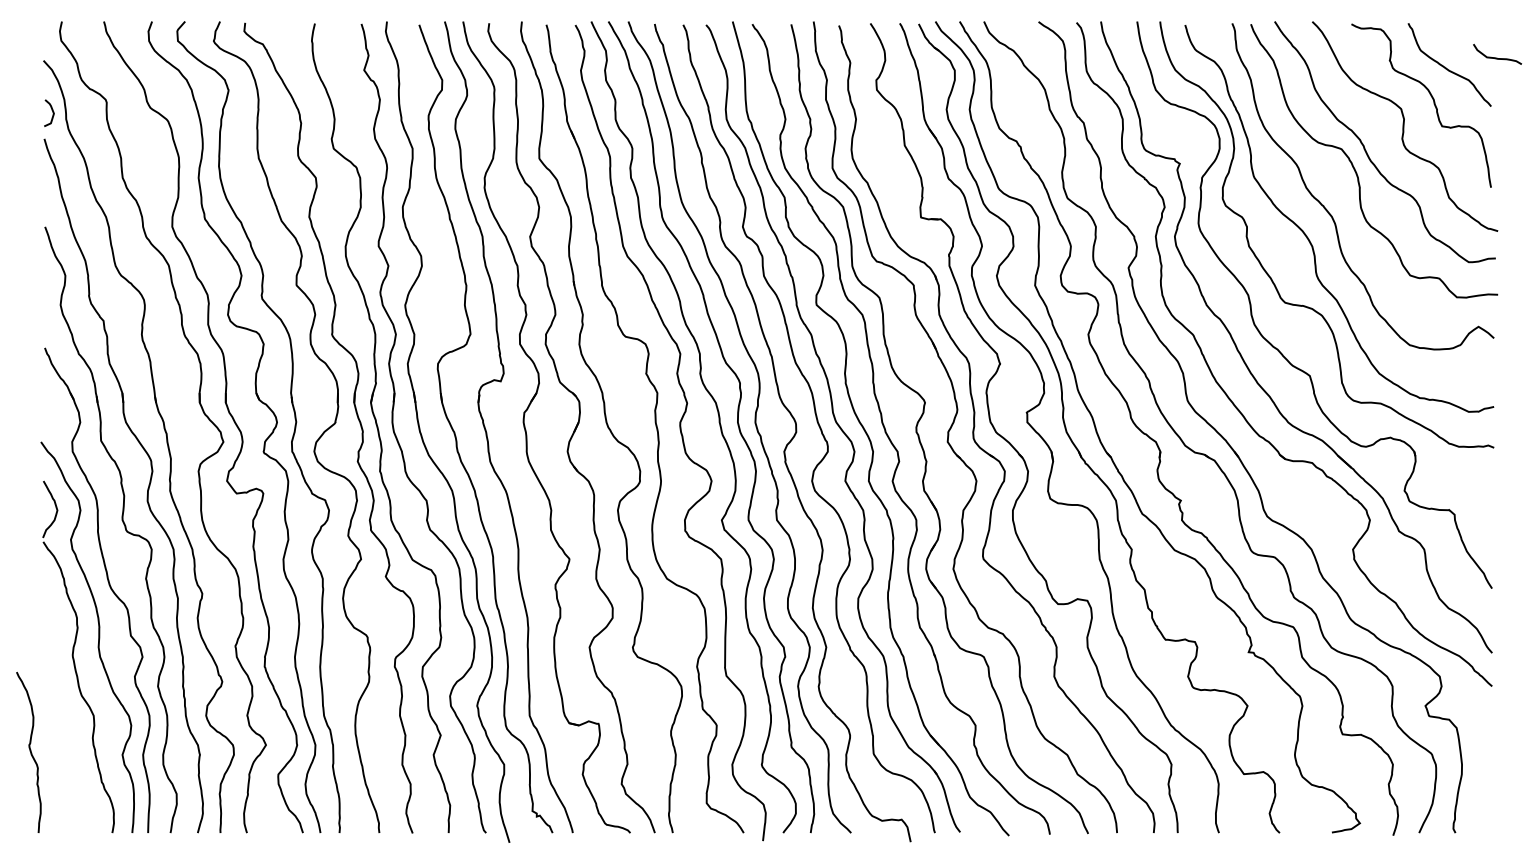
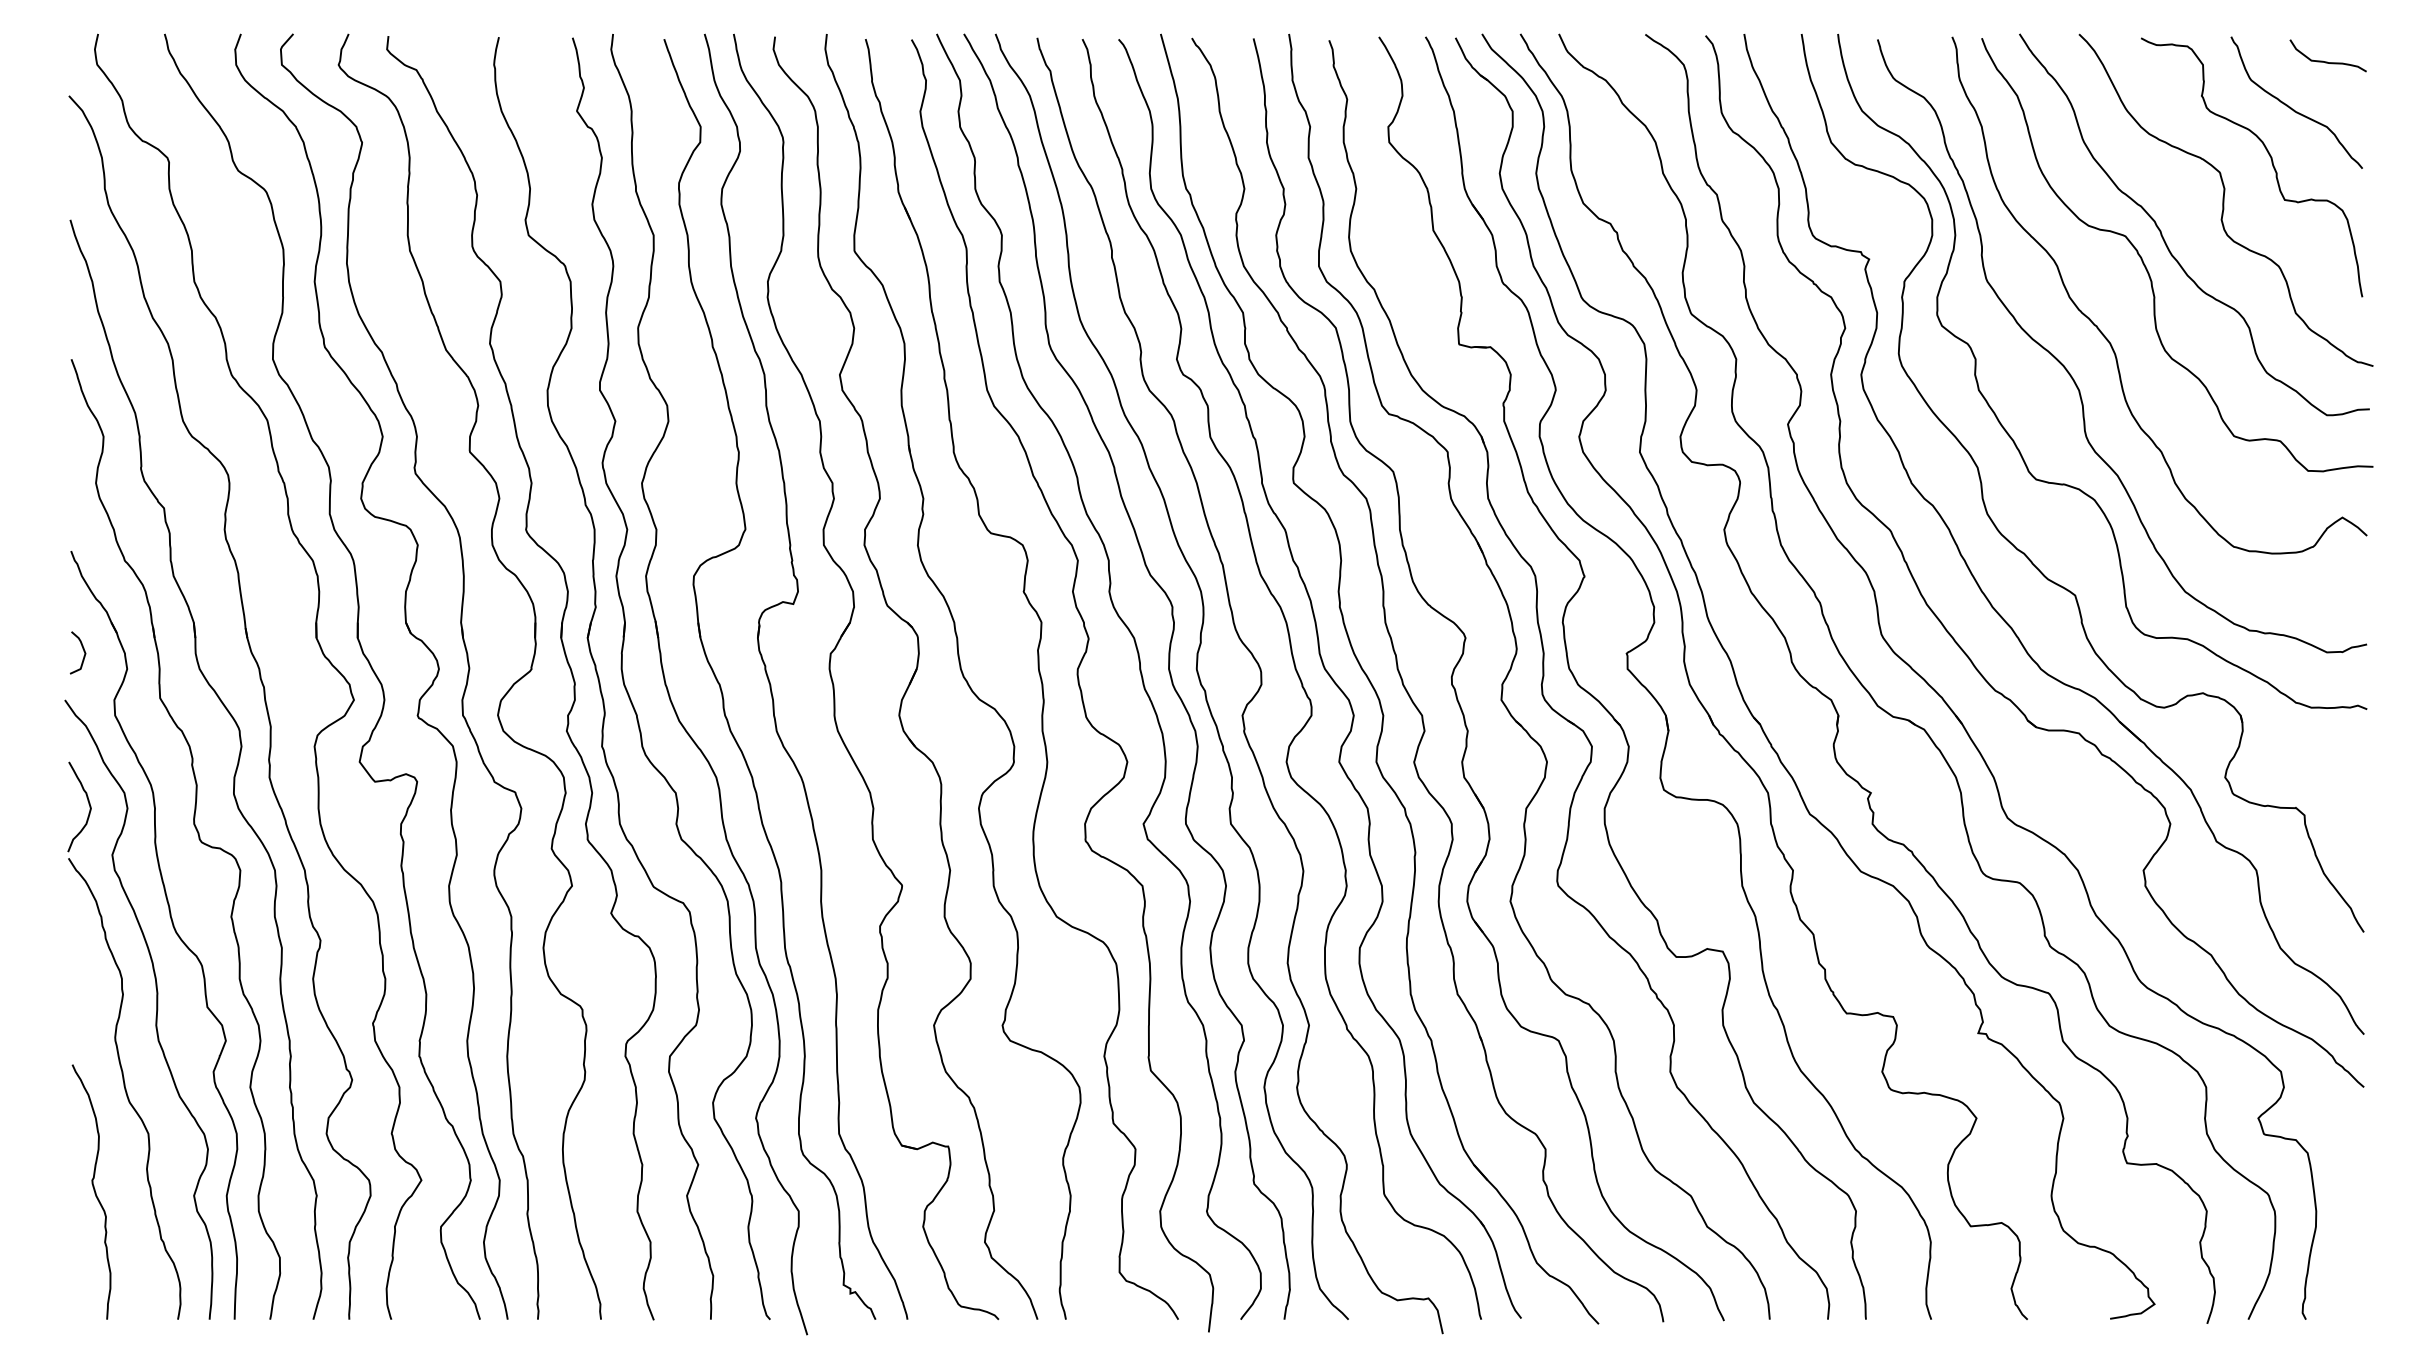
curve: (1497, 57) -> (2328, 60), moved
curve: (51, 110) -> (81, 648), moved
curve: (29, 751) -> (92, 1190), moved

